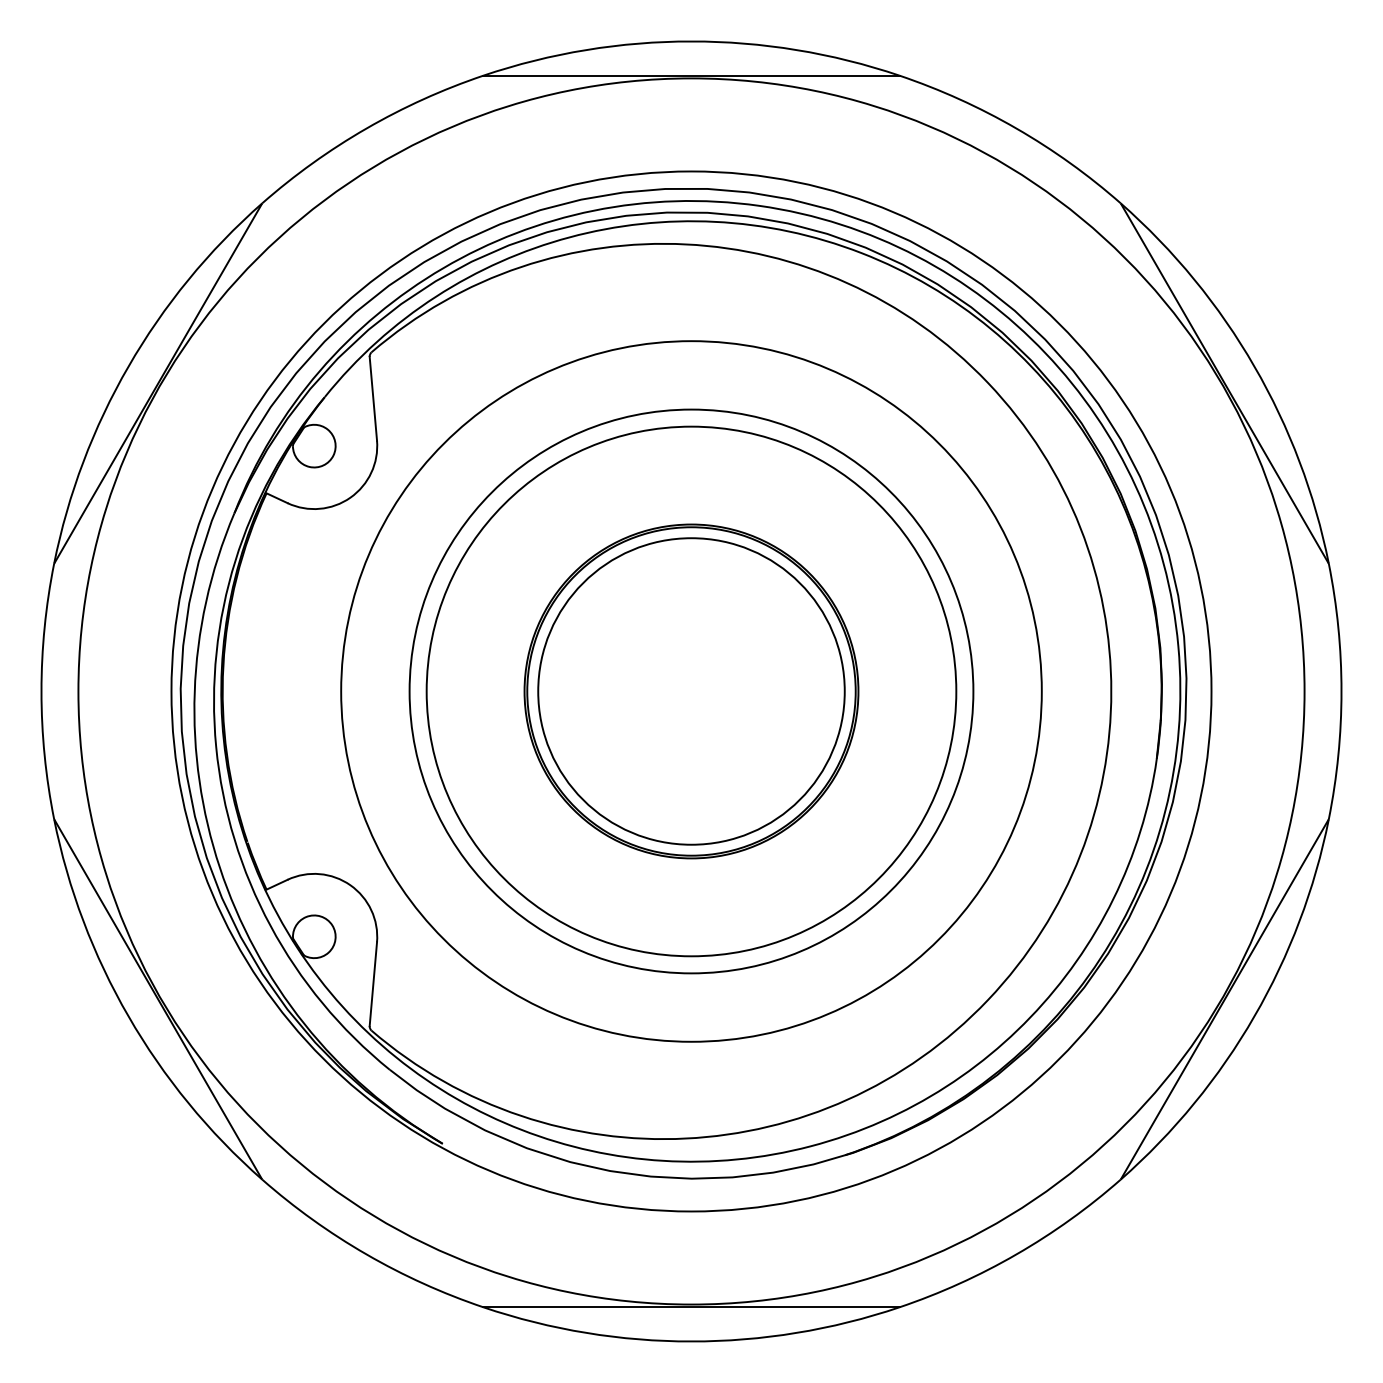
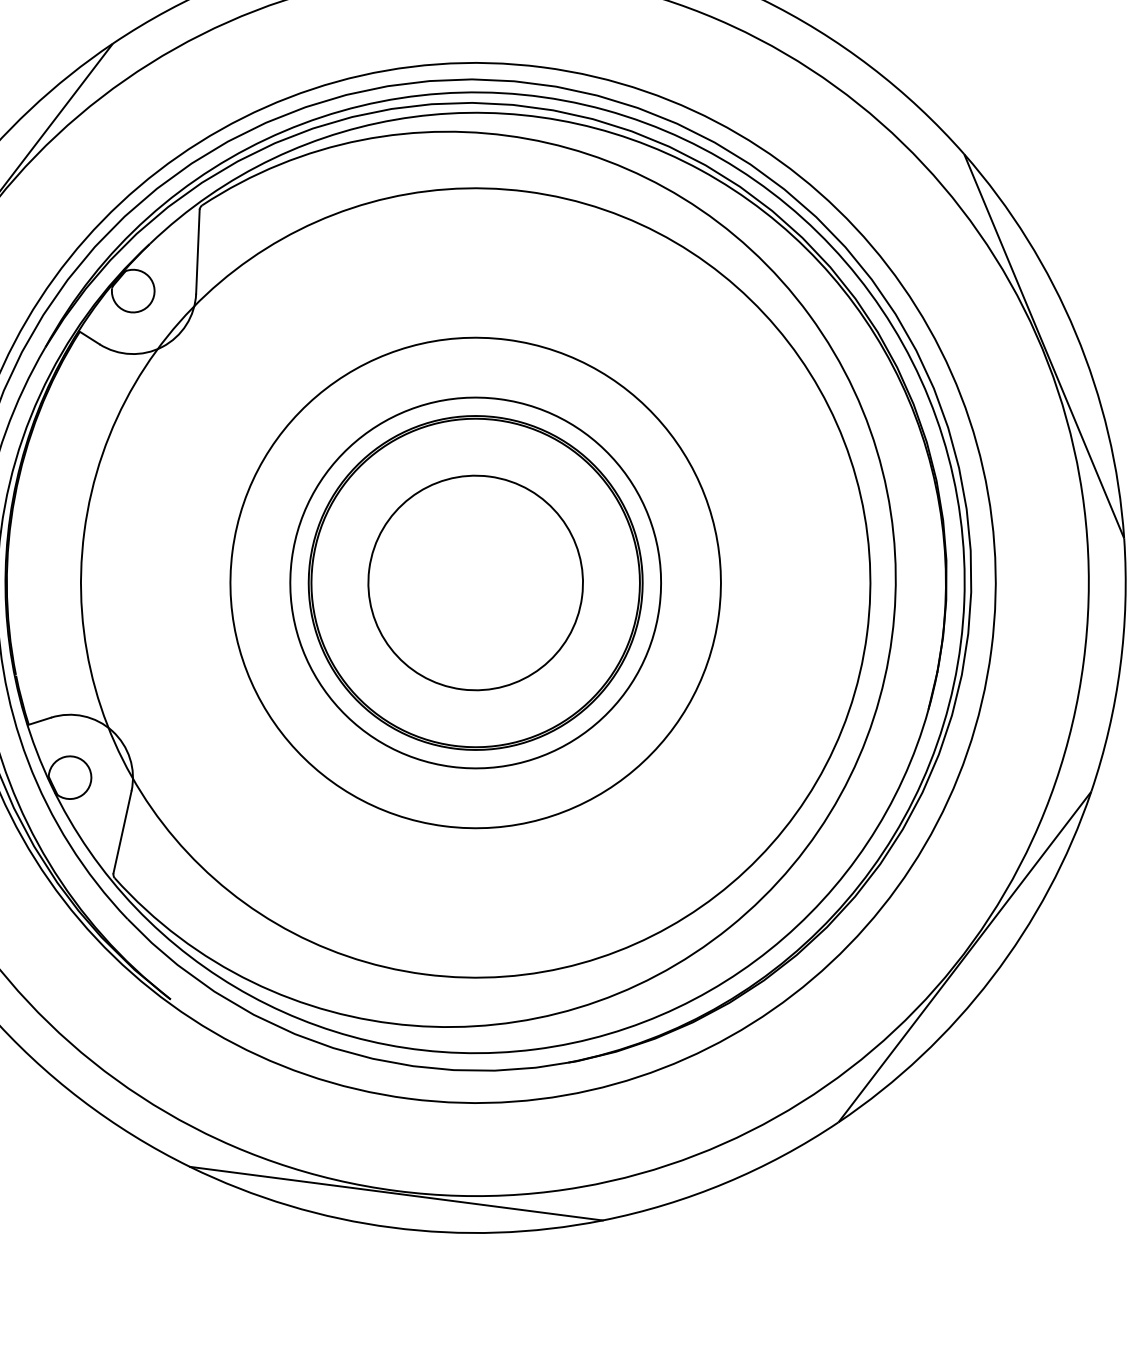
circle: (691, 691) -> (475, 583), size x0.7
circle: (691, 691) -> (475, 583), size x0.7
circle: (691, 691) -> (475, 583), size x0.7
circle: (691, 691) -> (475, 583), size x1.4

